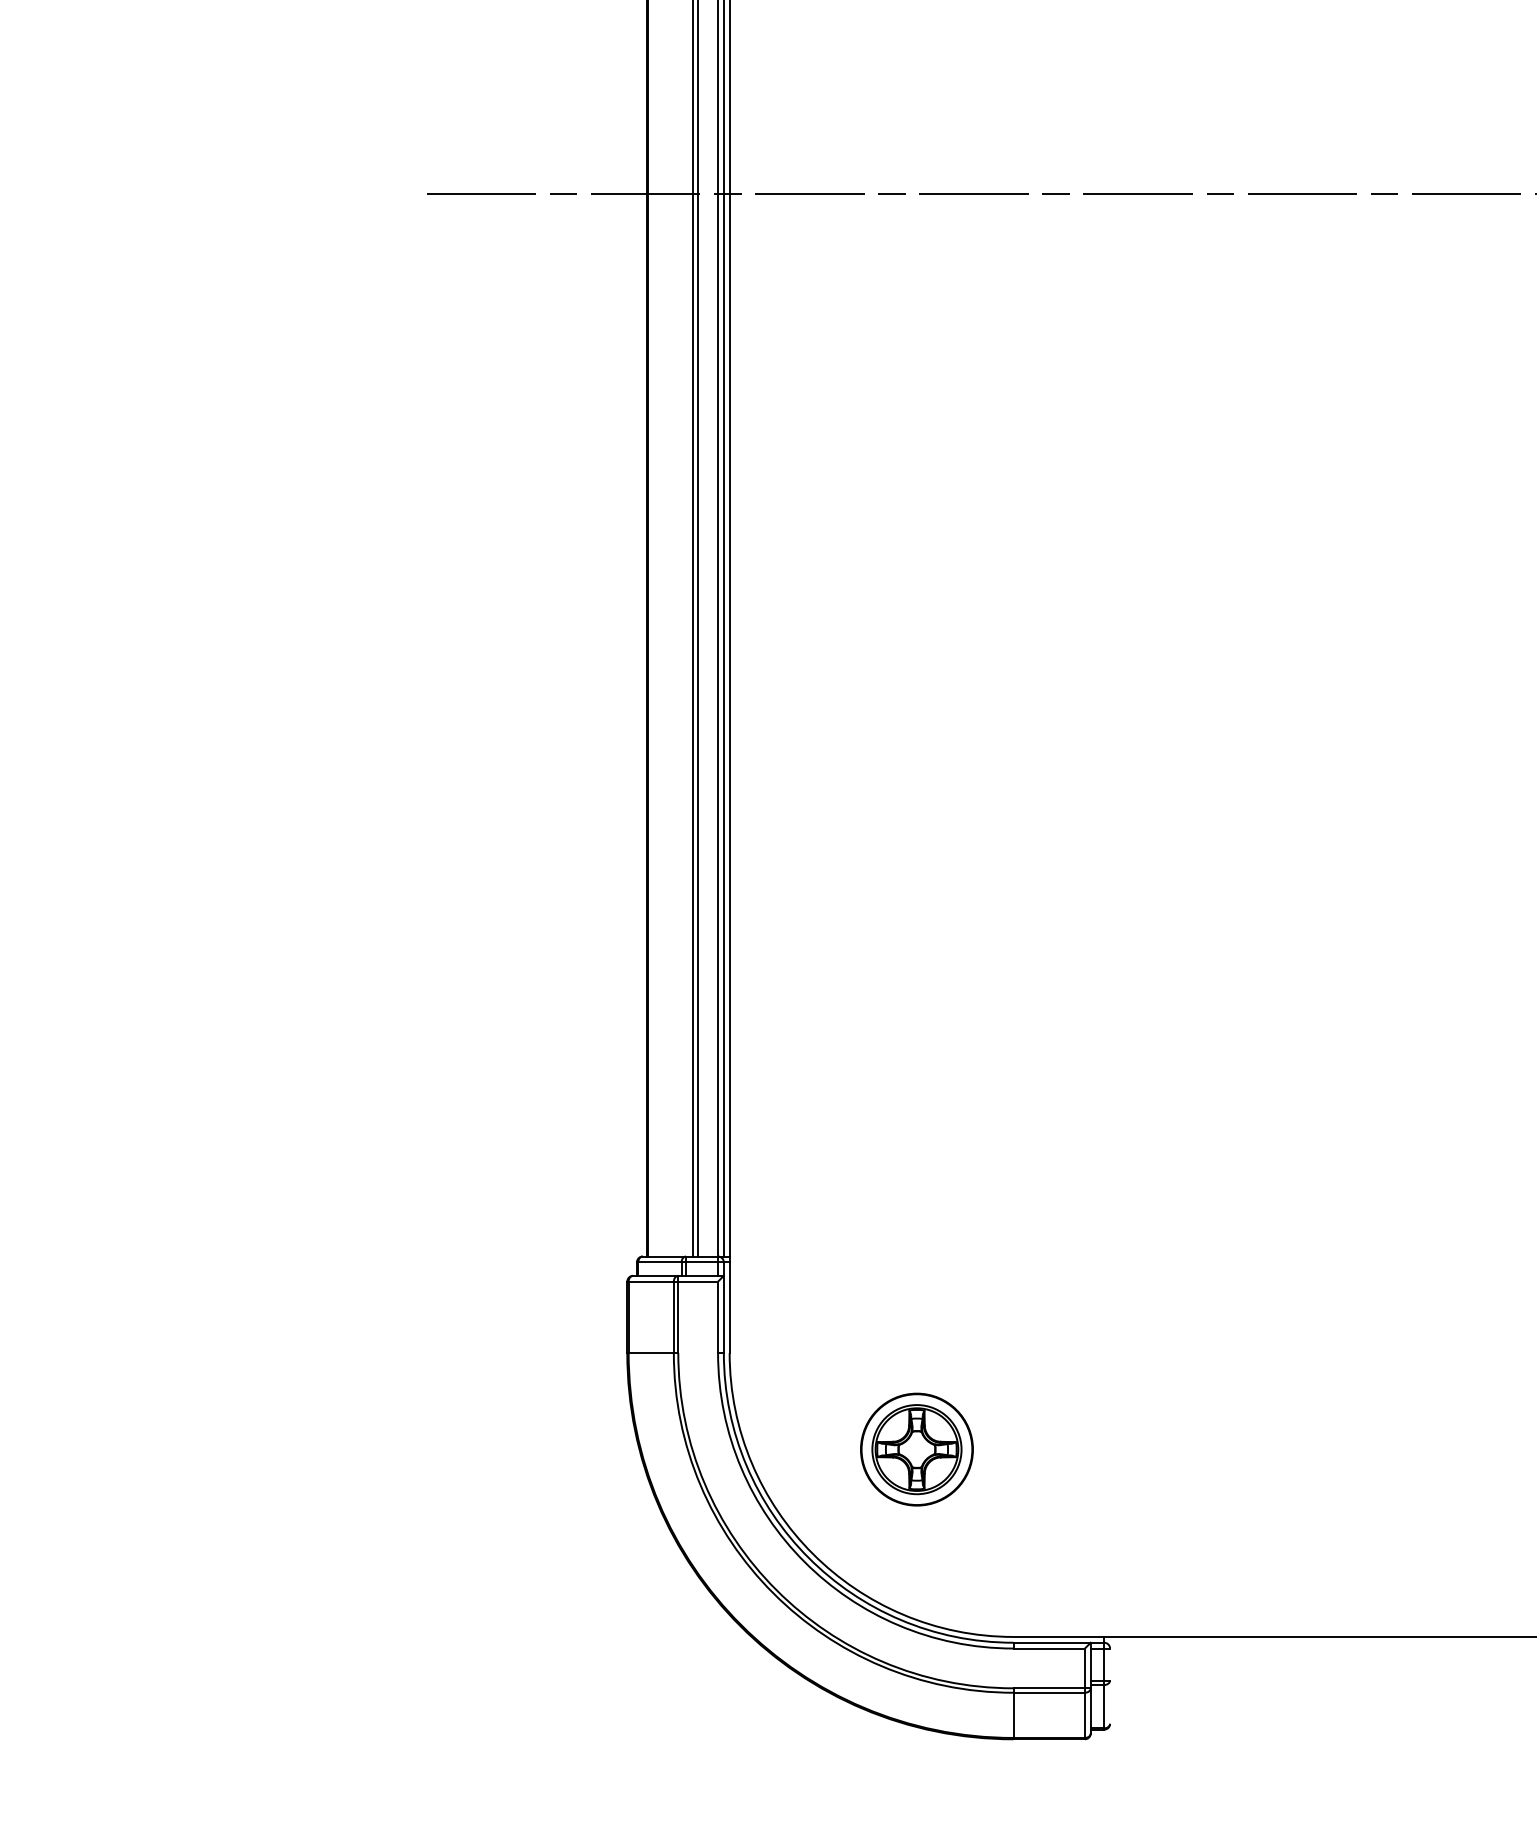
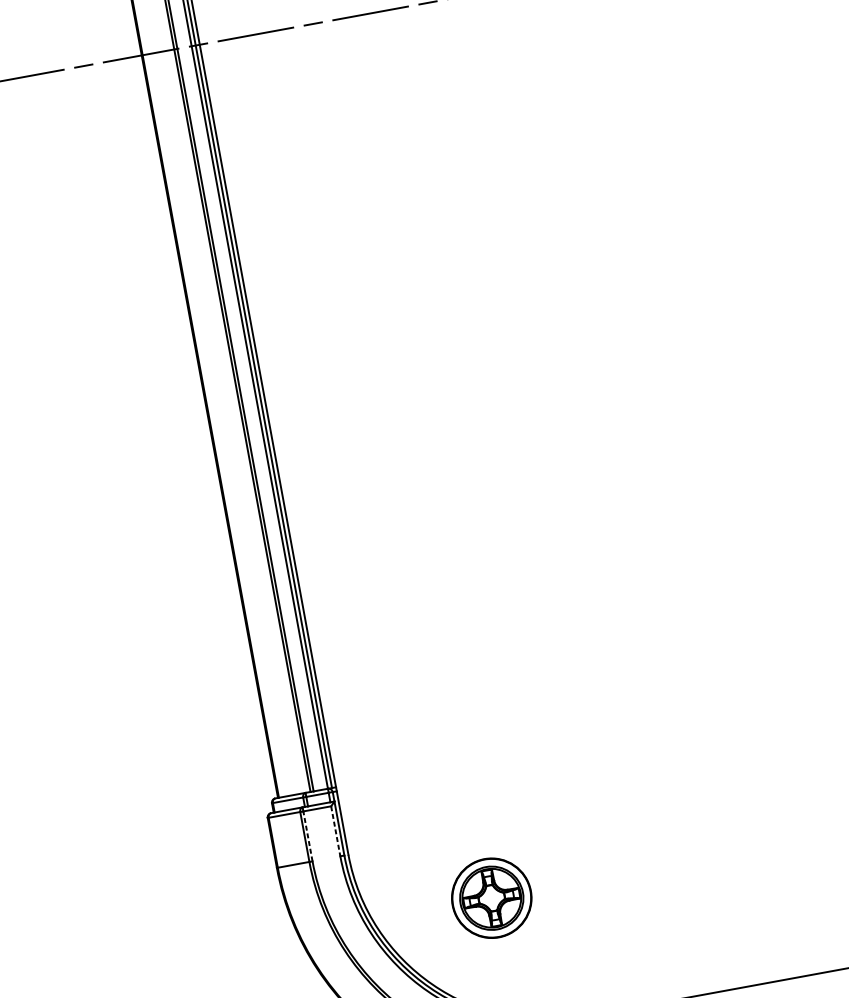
line: (678, 1317) -> (308, 836), solid -> dashed
line: (718, 1317) -> (336, 831), solid -> dashed

